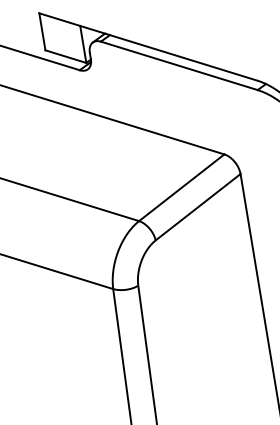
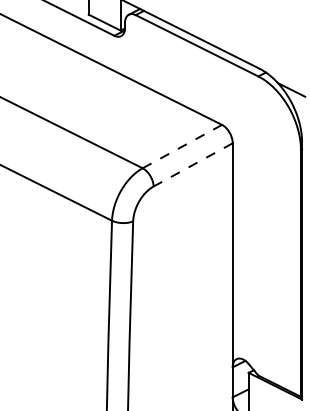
line: (180, 187) -> (181, 146), solid -> dashed
line: (197, 208) -> (192, 165), solid -> dashed

